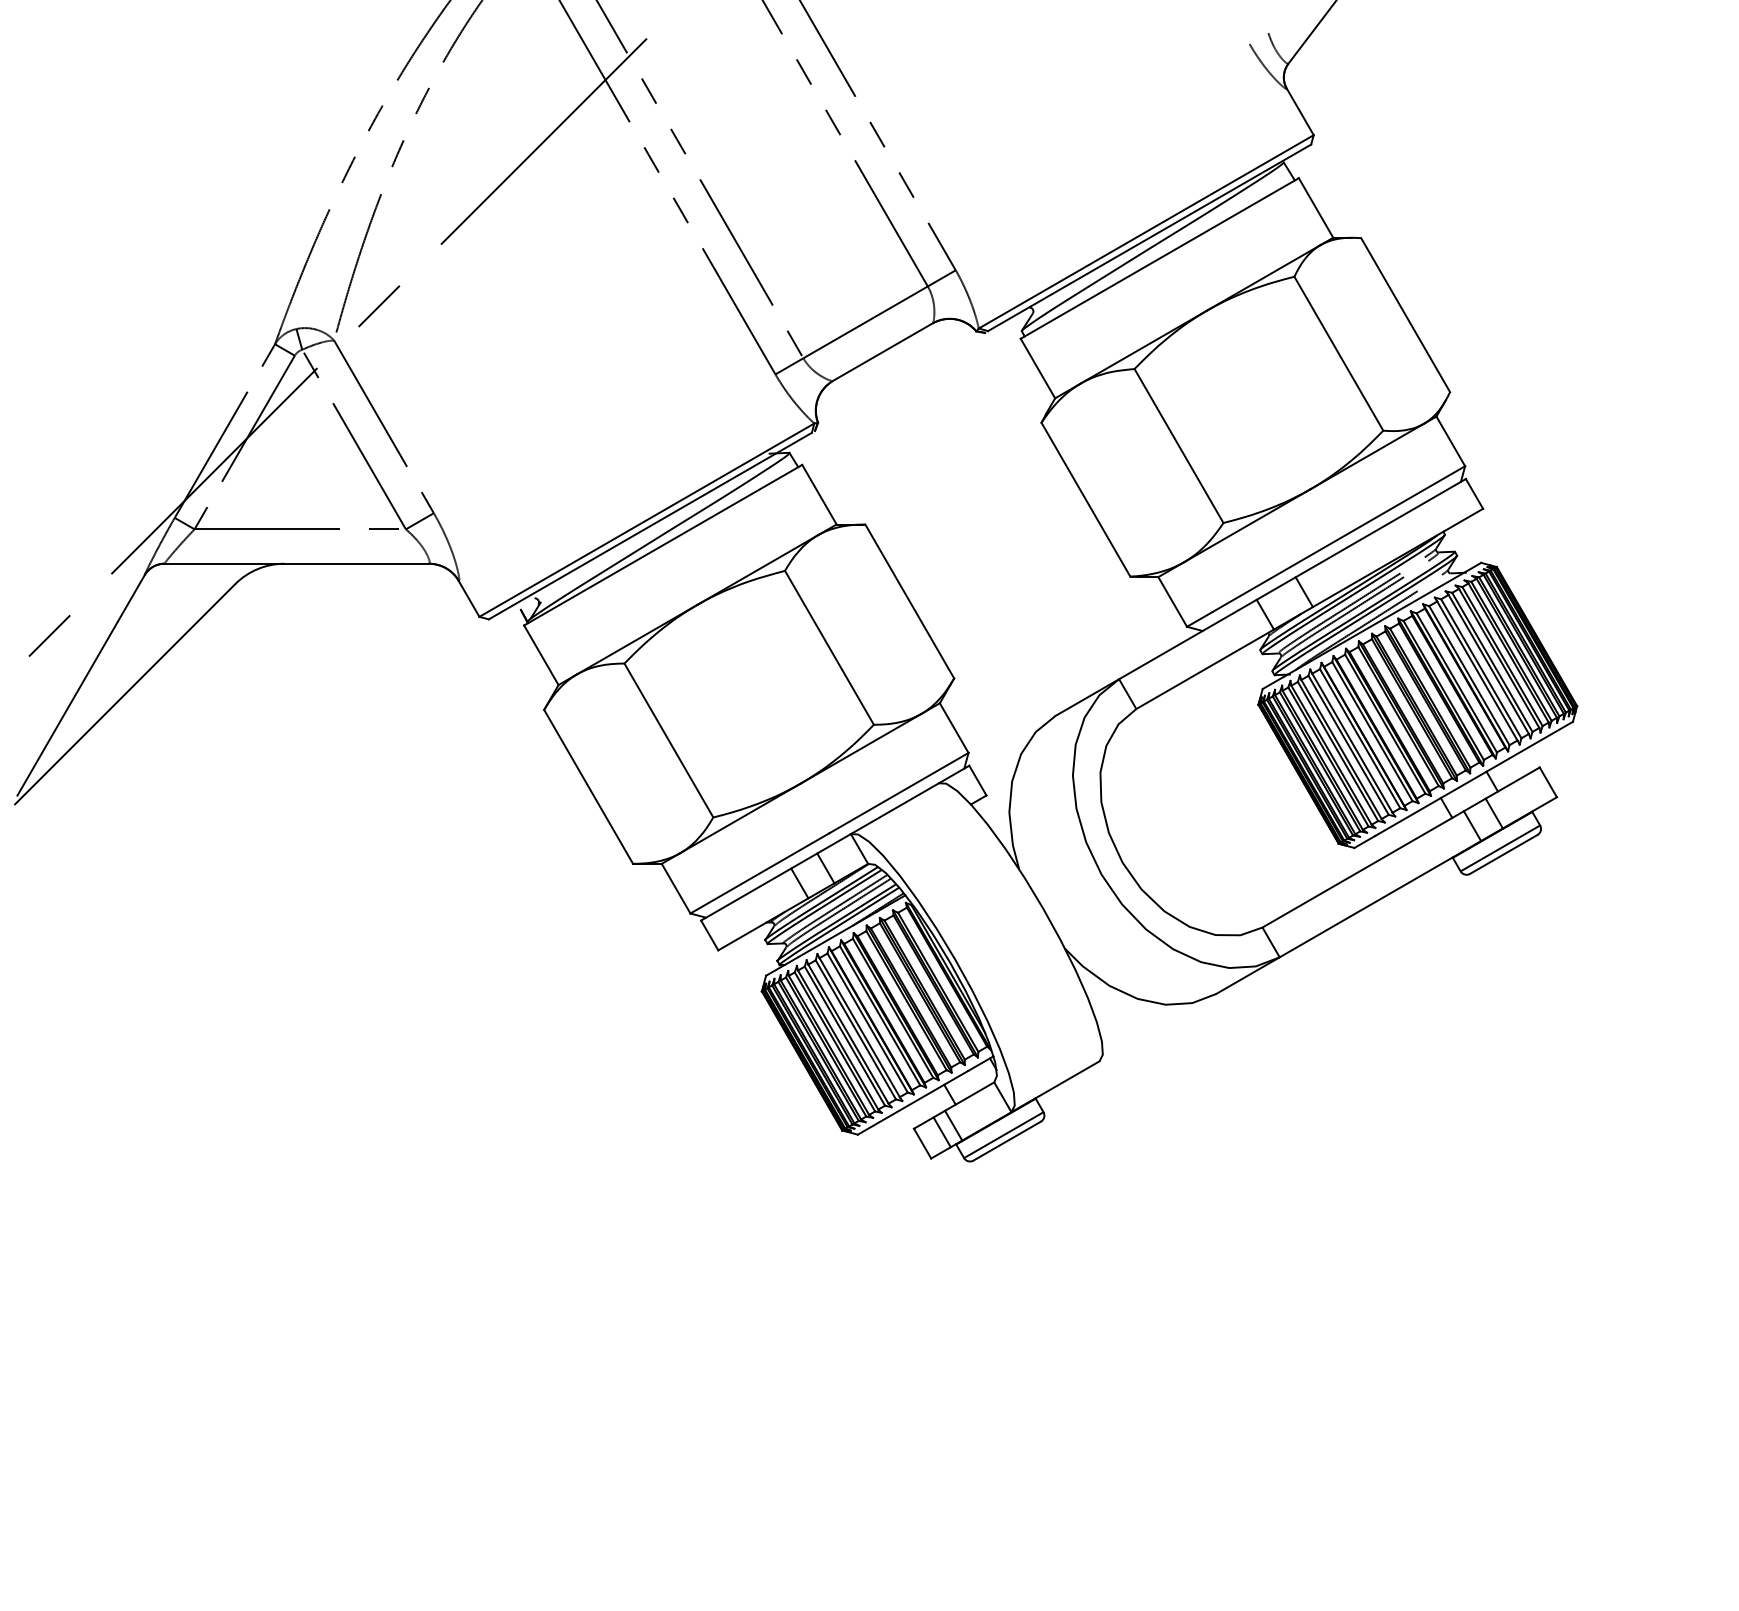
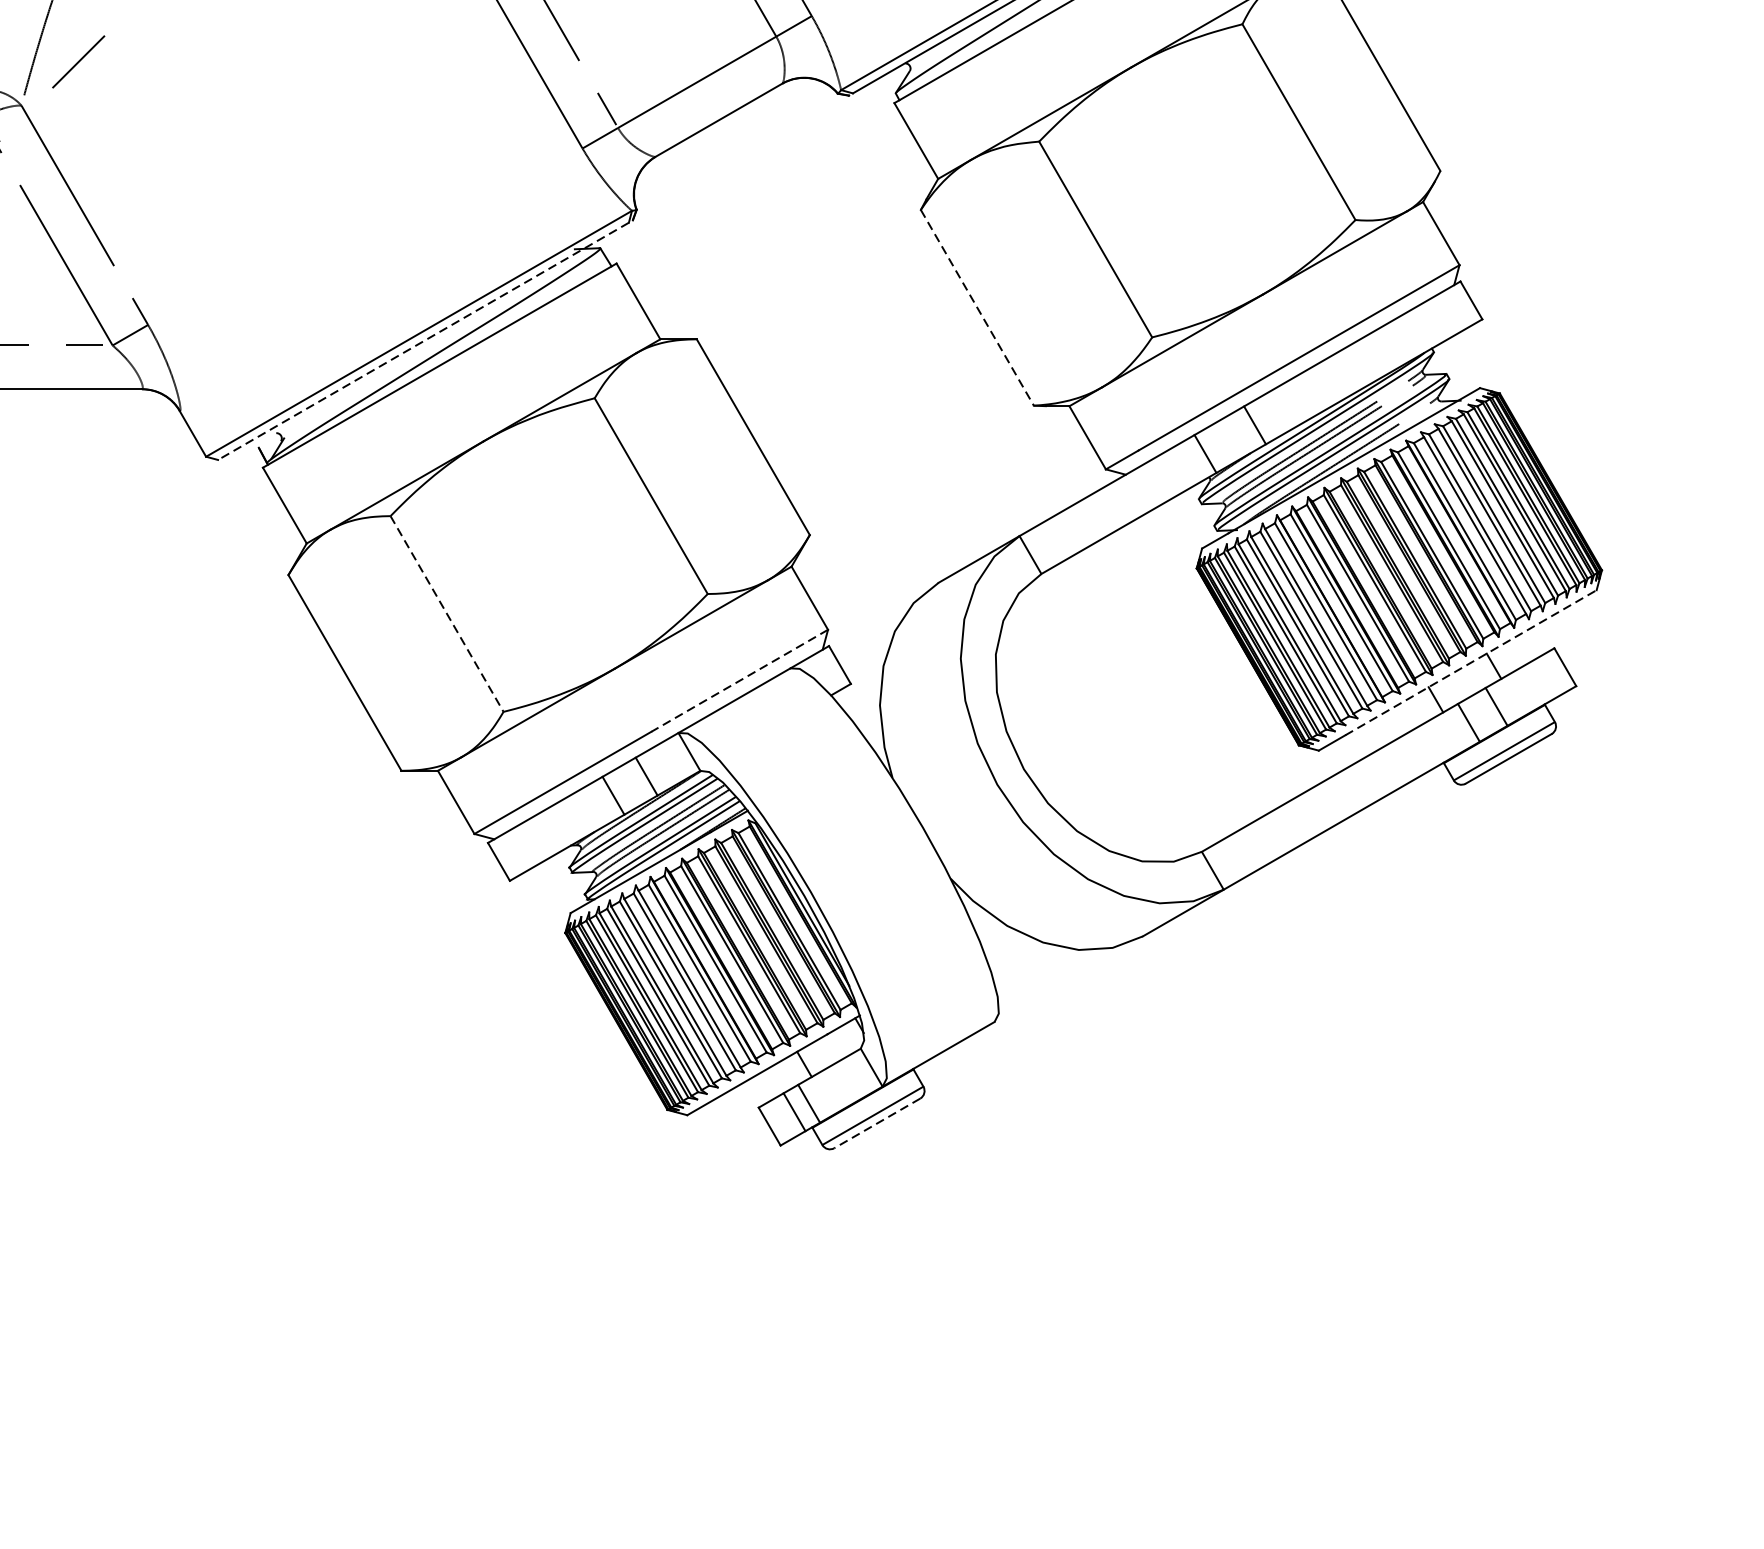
line: (1085, 499) -> (976, 307), solid -> dashed
line: (650, 526) -> (423, 341), solid -> dashed
line: (668, 740) -> (446, 613), solid -> dashed
line: (1474, 778) -> (1471, 662), solid -> dashed
line: (898, 793) -> (739, 681), solid -> dashed
line: (1007, 1141) -> (877, 1123), solid -> dashed

